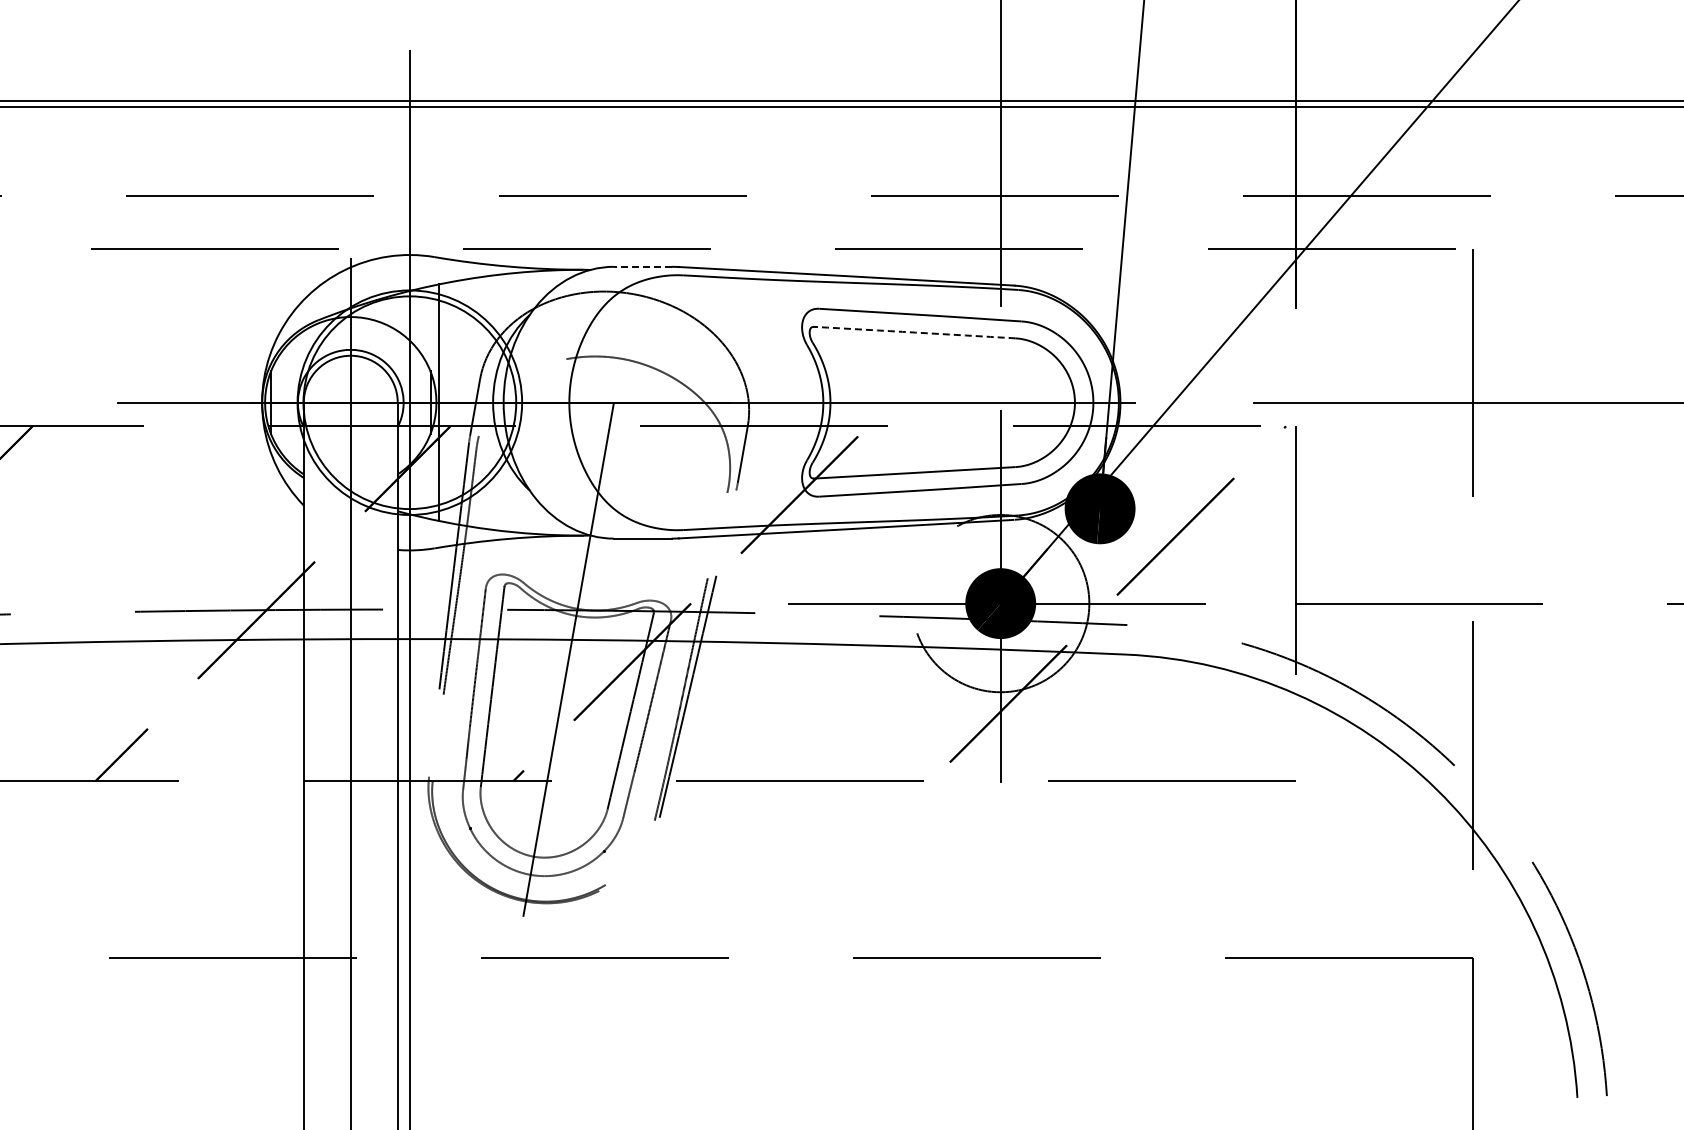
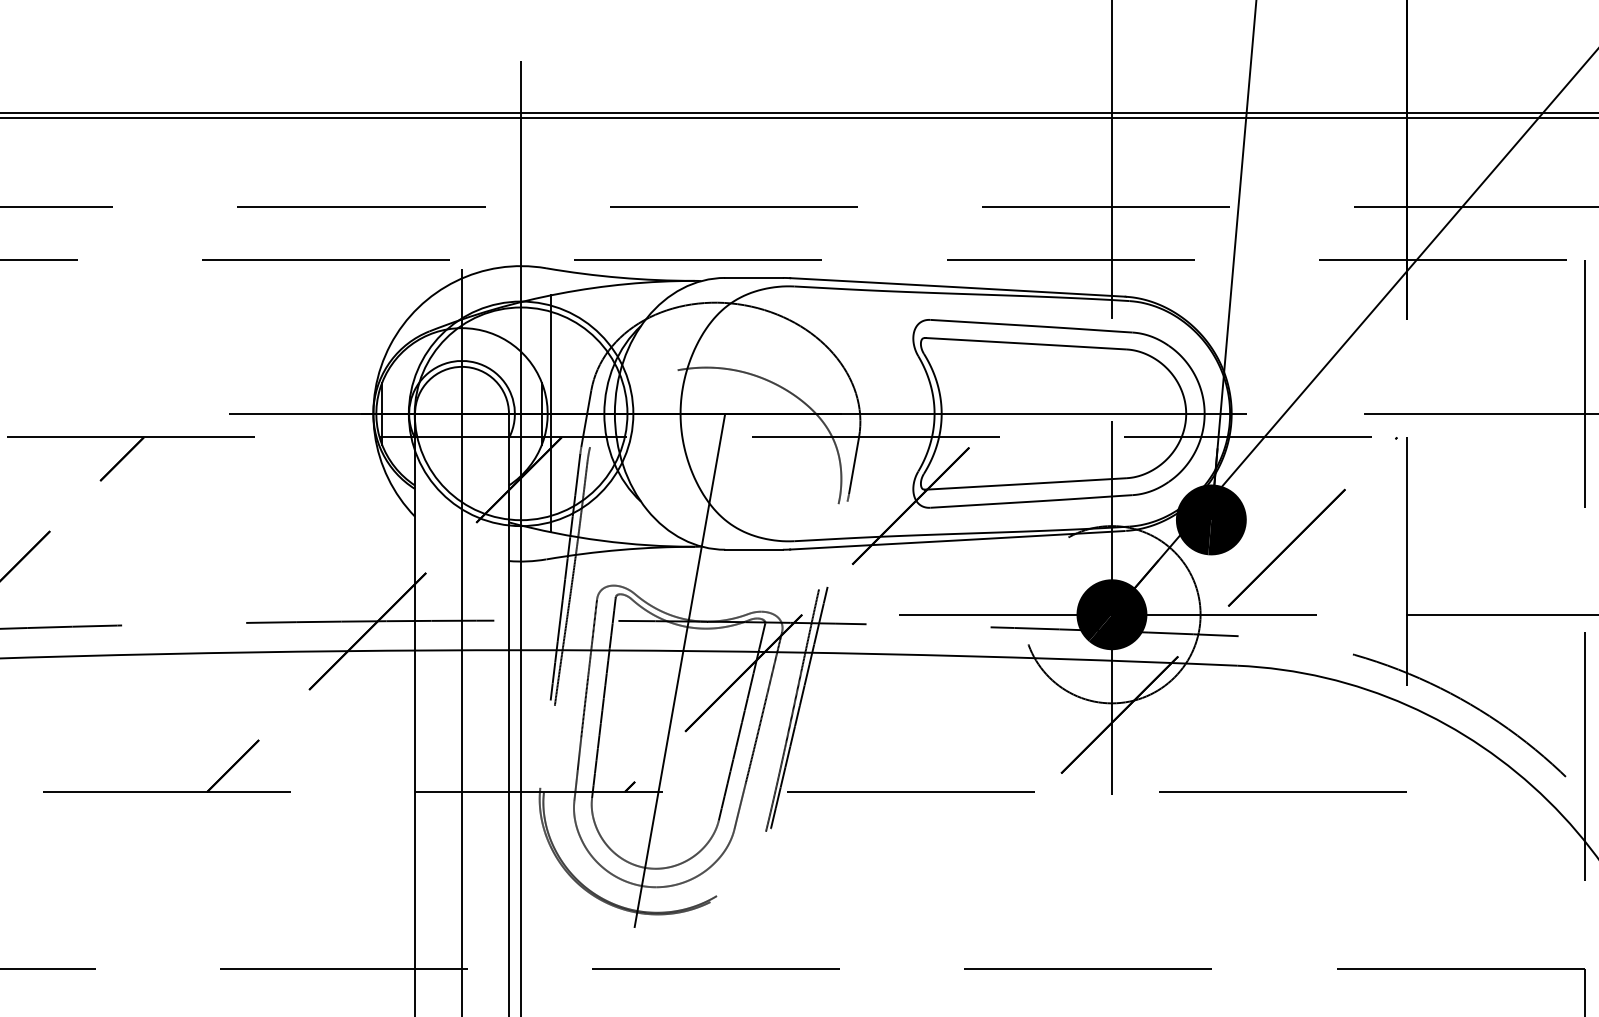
line: (642, 266) -> (753, 277), dashed -> solid
arc: (915, 332) -> (1026, 343), dashed -> solid

